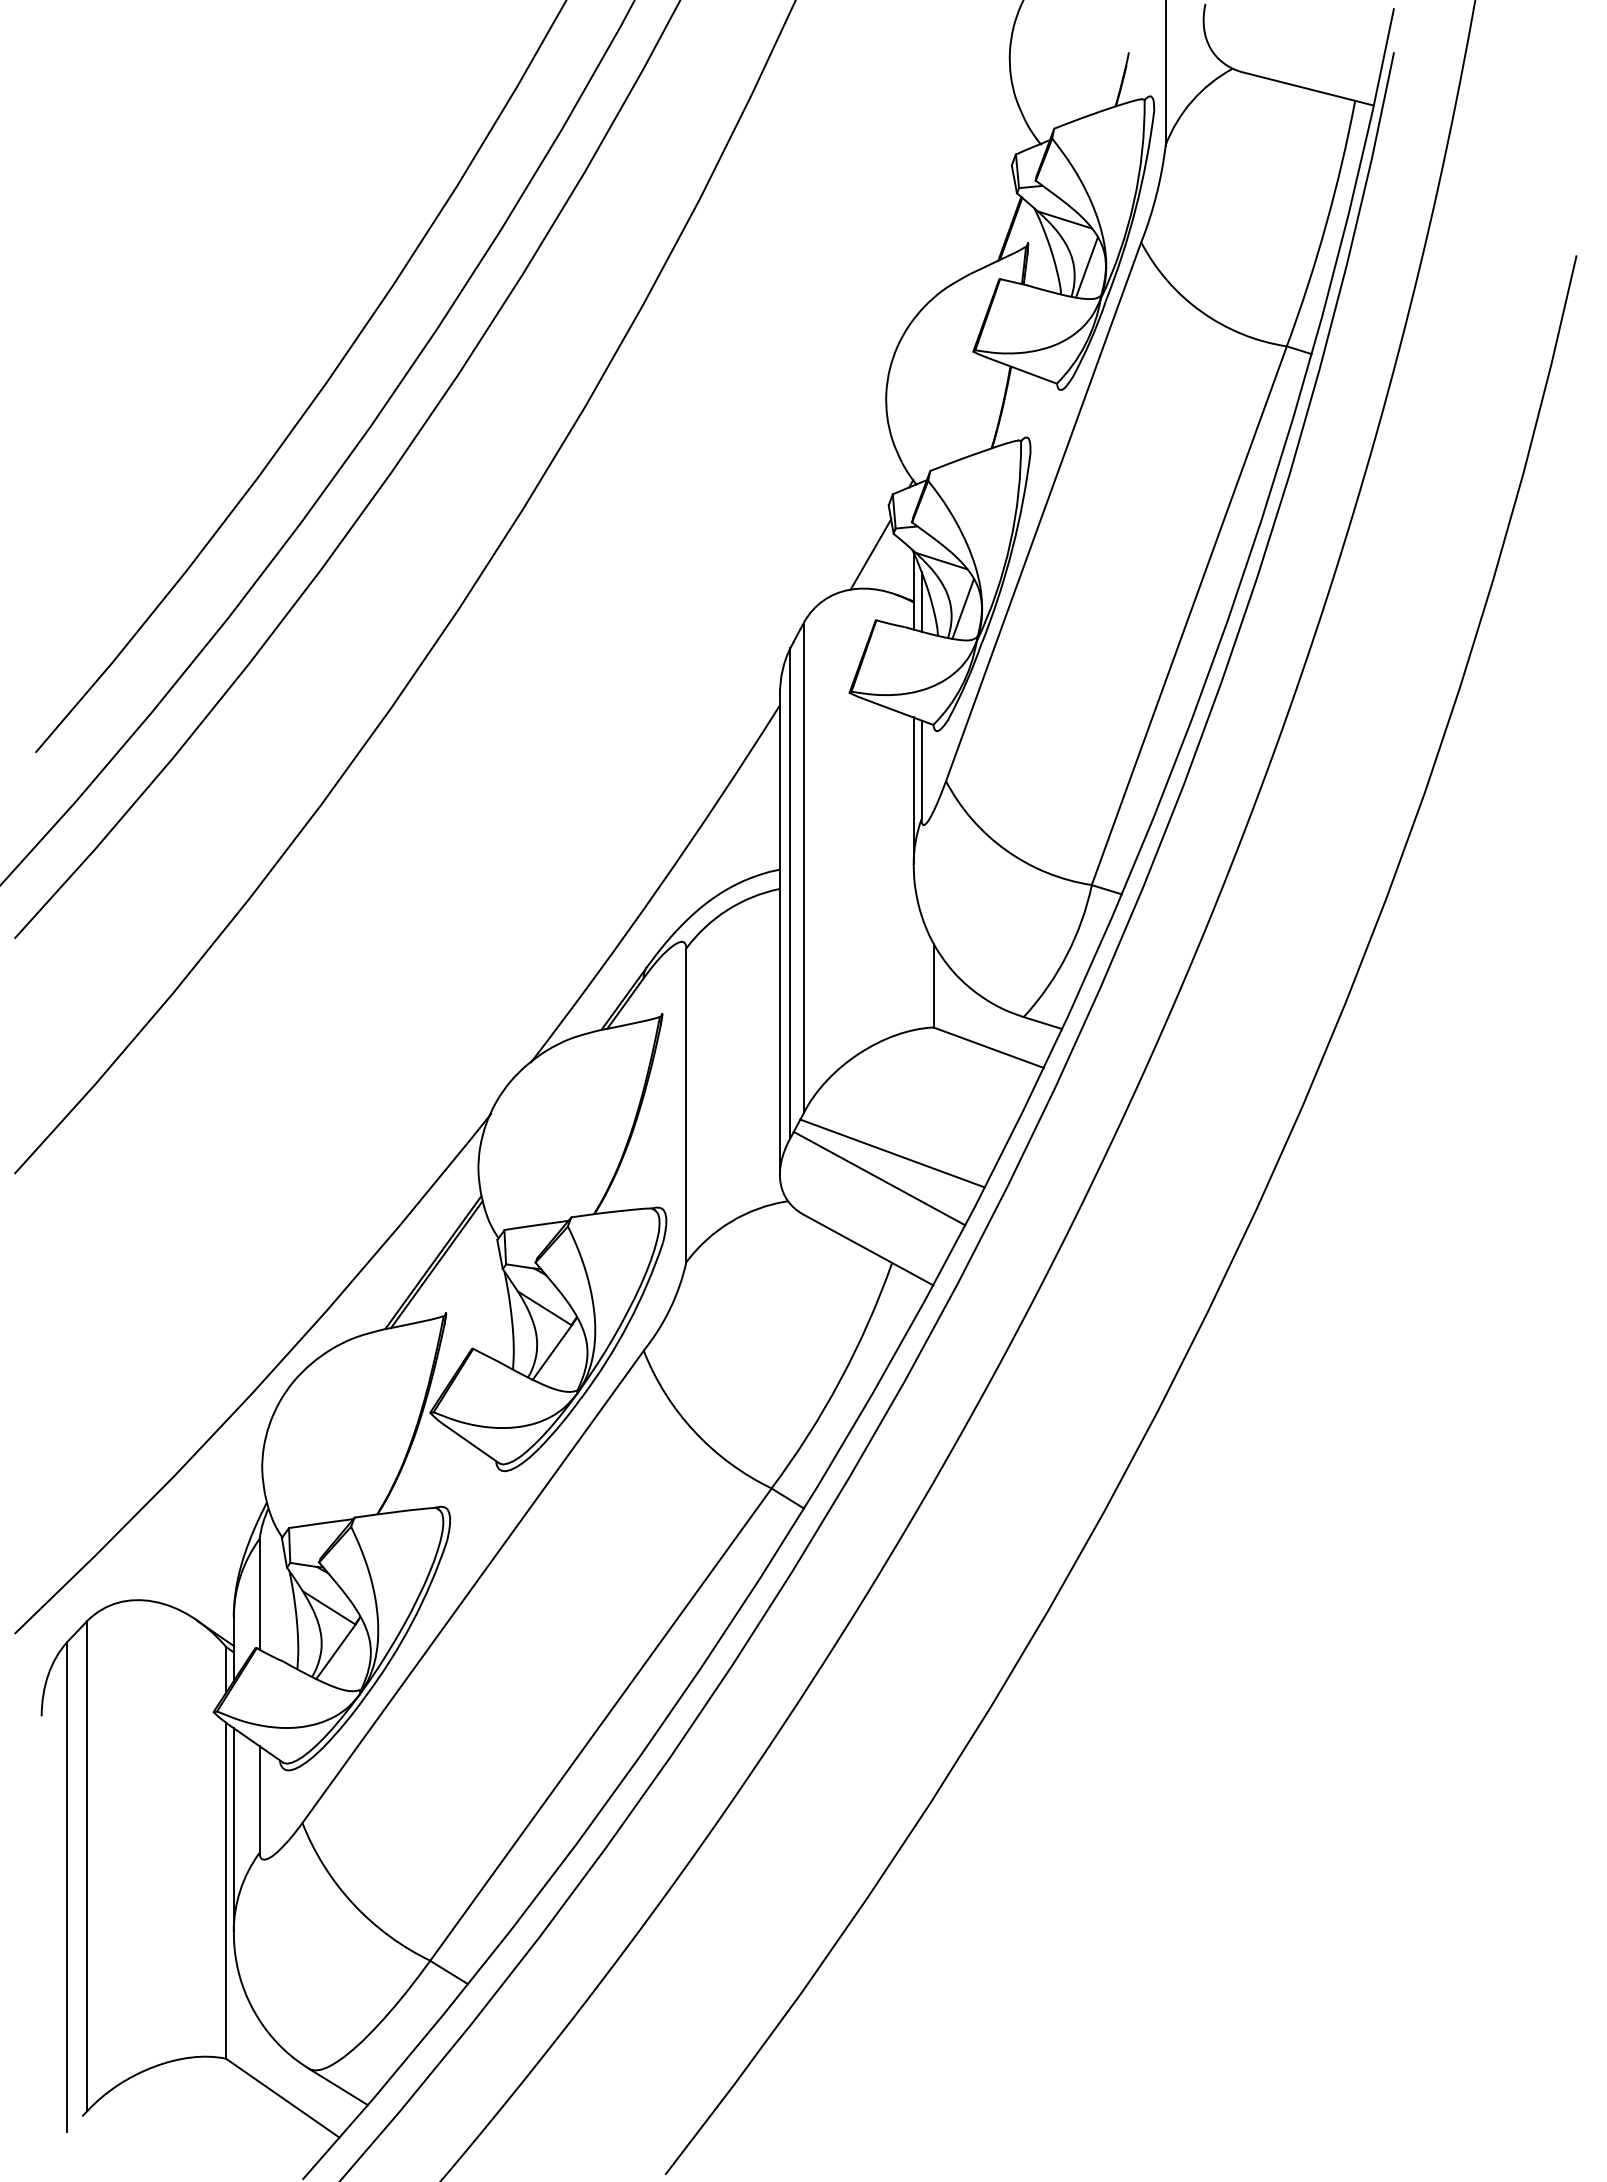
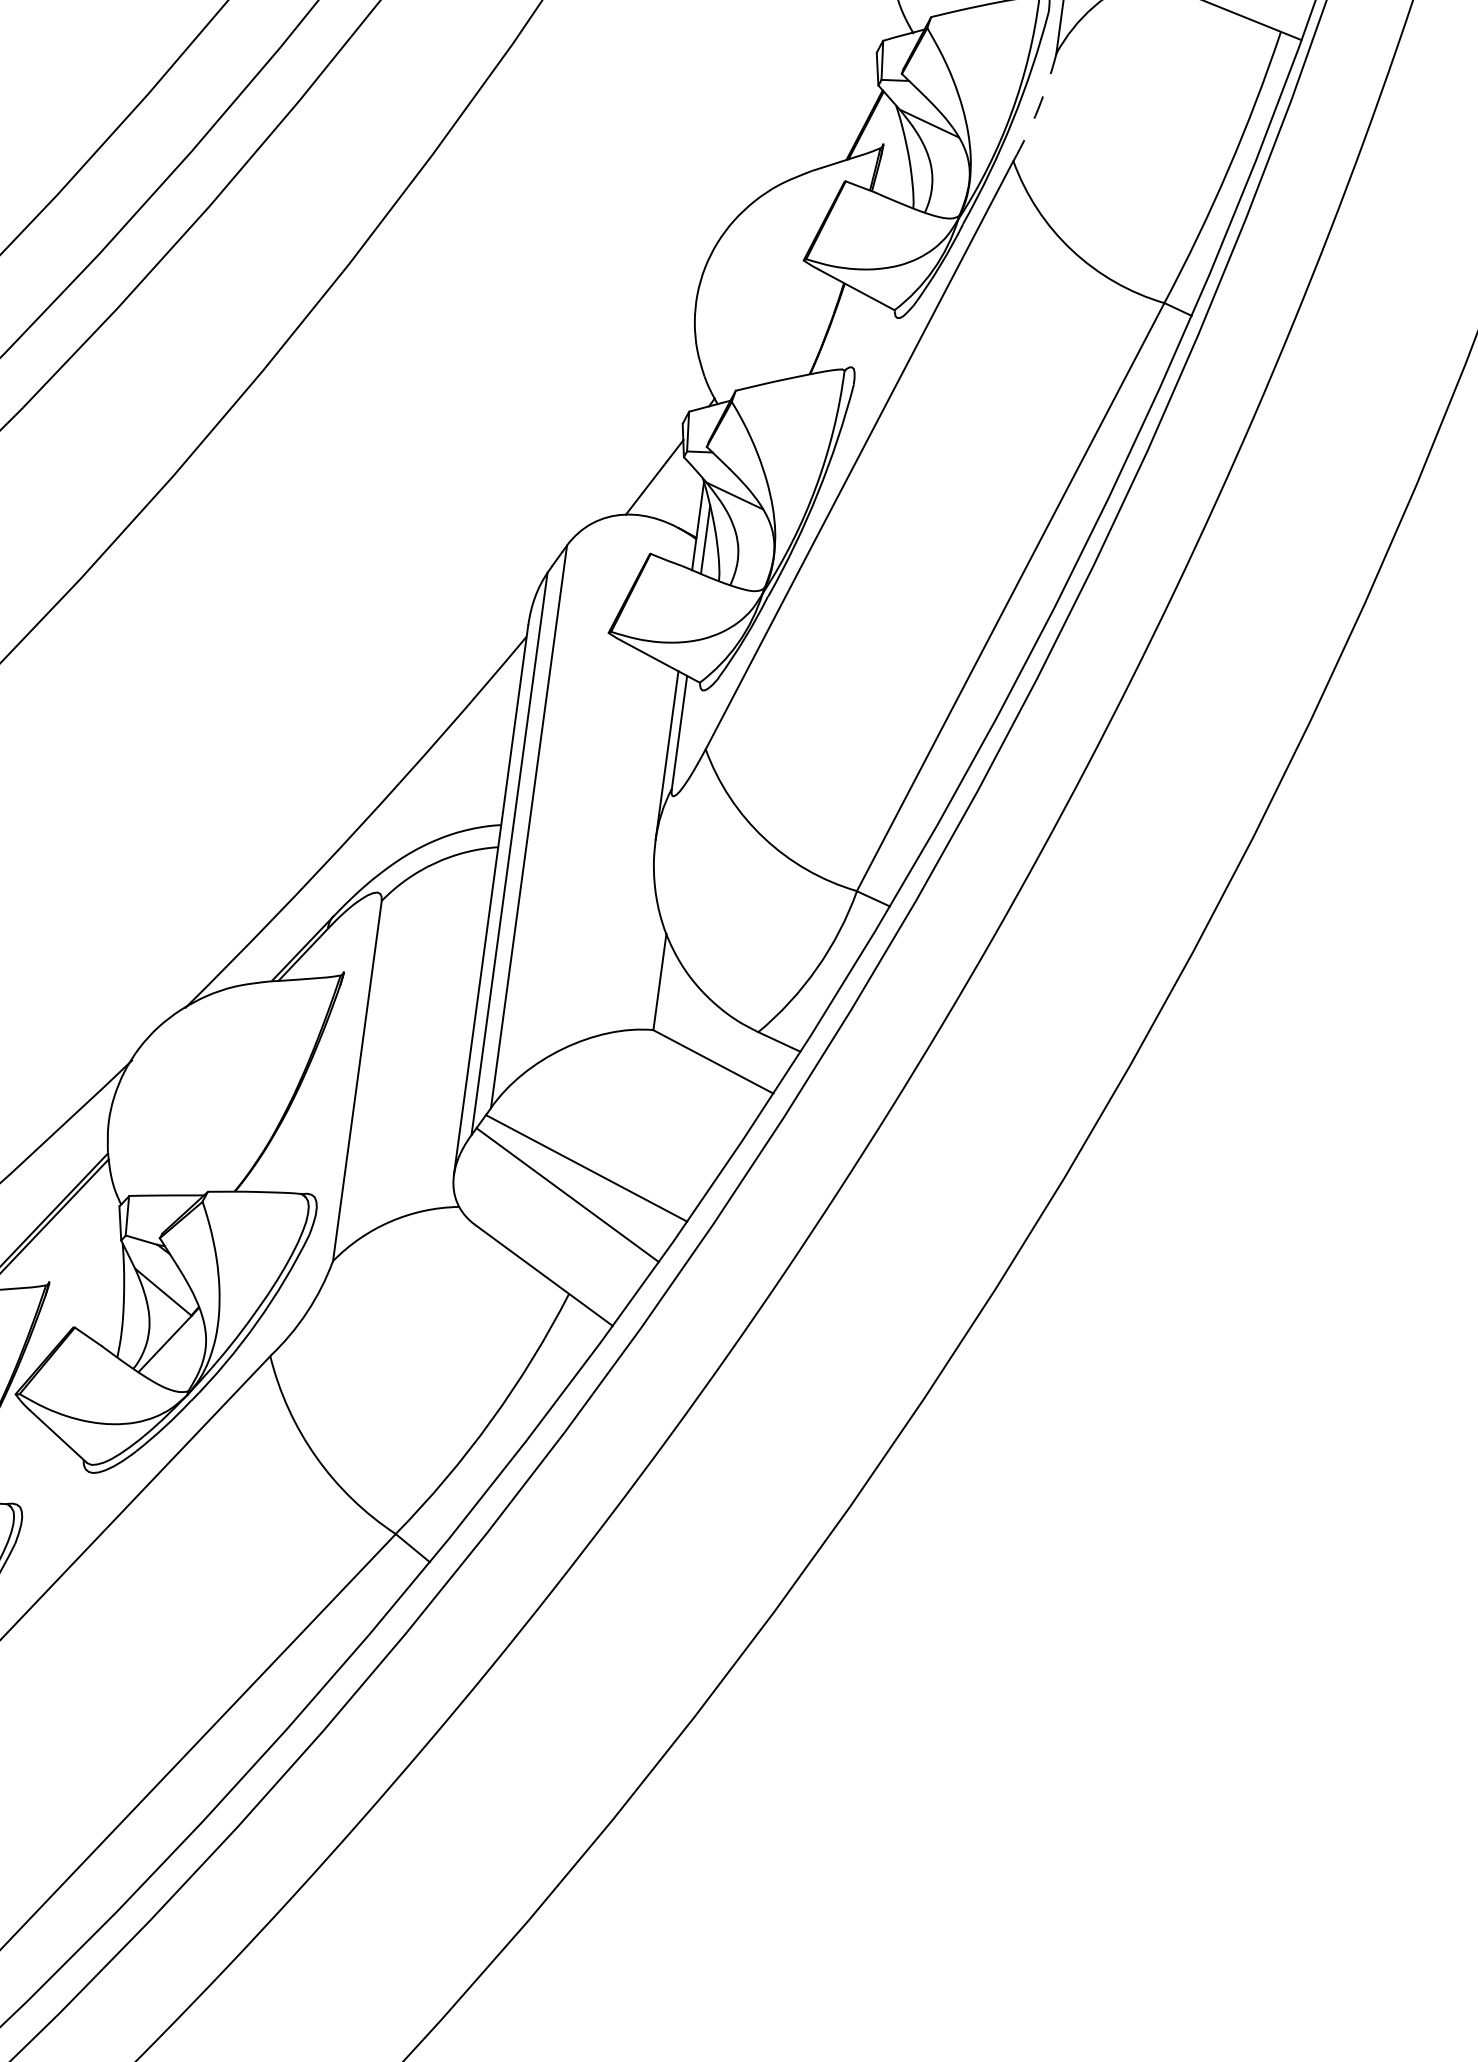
arc: (1156, 194) -> (1038, 108), solid -> dashed
line: (1086, 267) -> (946, 181), removed
line: (962, 608) -> (751, 553), removed

